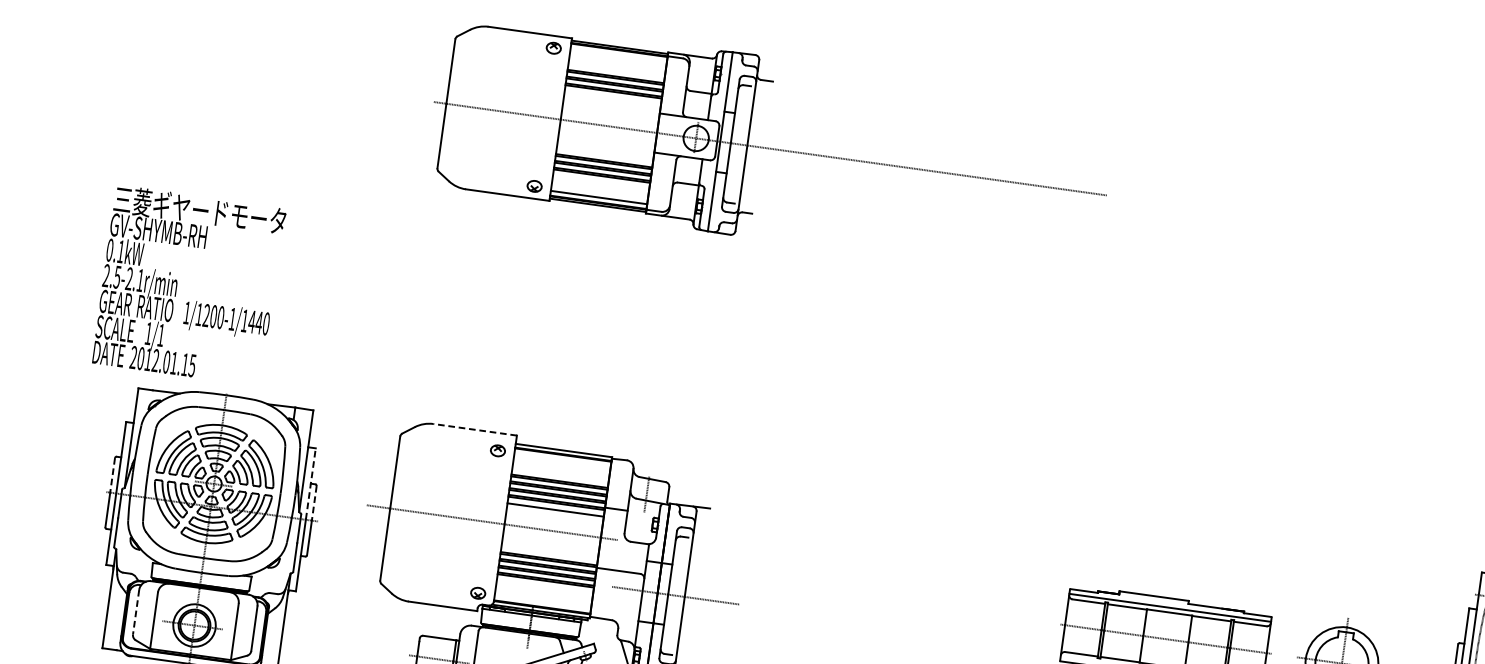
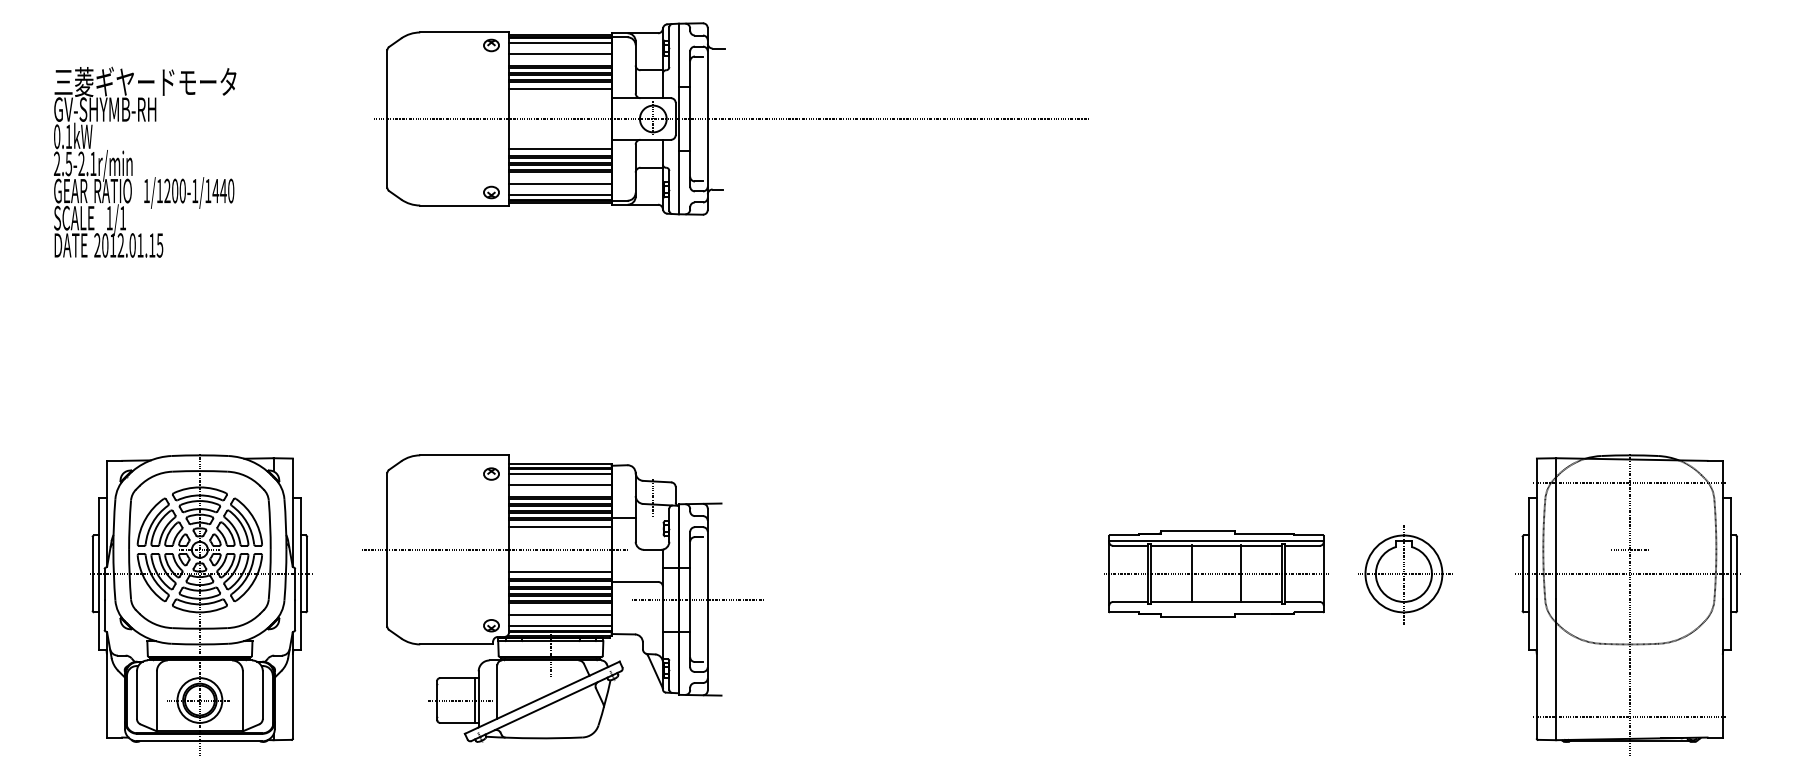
line: (618, 55) -> (560, 43), added
line: (617, 65) -> (560, 54), added
line: (613, 97) -> (560, 88), added
line: (605, 154) -> (560, 149), added
line: (600, 186) -> (560, 183), added
text: (189, 285) -> (145, 161), moved
line: (475, 429) -> (464, 455), dashed -> solid
line: (562, 460) -> (560, 474), added
line: (561, 470) -> (560, 485), added
line: (112, 476) -> (92, 556), dashed -> solid
line: (310, 483) -> (300, 535), dashed -> solid
line: (314, 504) -> (307, 556), dashed -> solid
line: (549, 552) -> (560, 572), added
line: (544, 591) -> (560, 614), added
line: (543, 602) -> (560, 625), added
line: (135, 612) -> (136, 695), dashed -> solid

